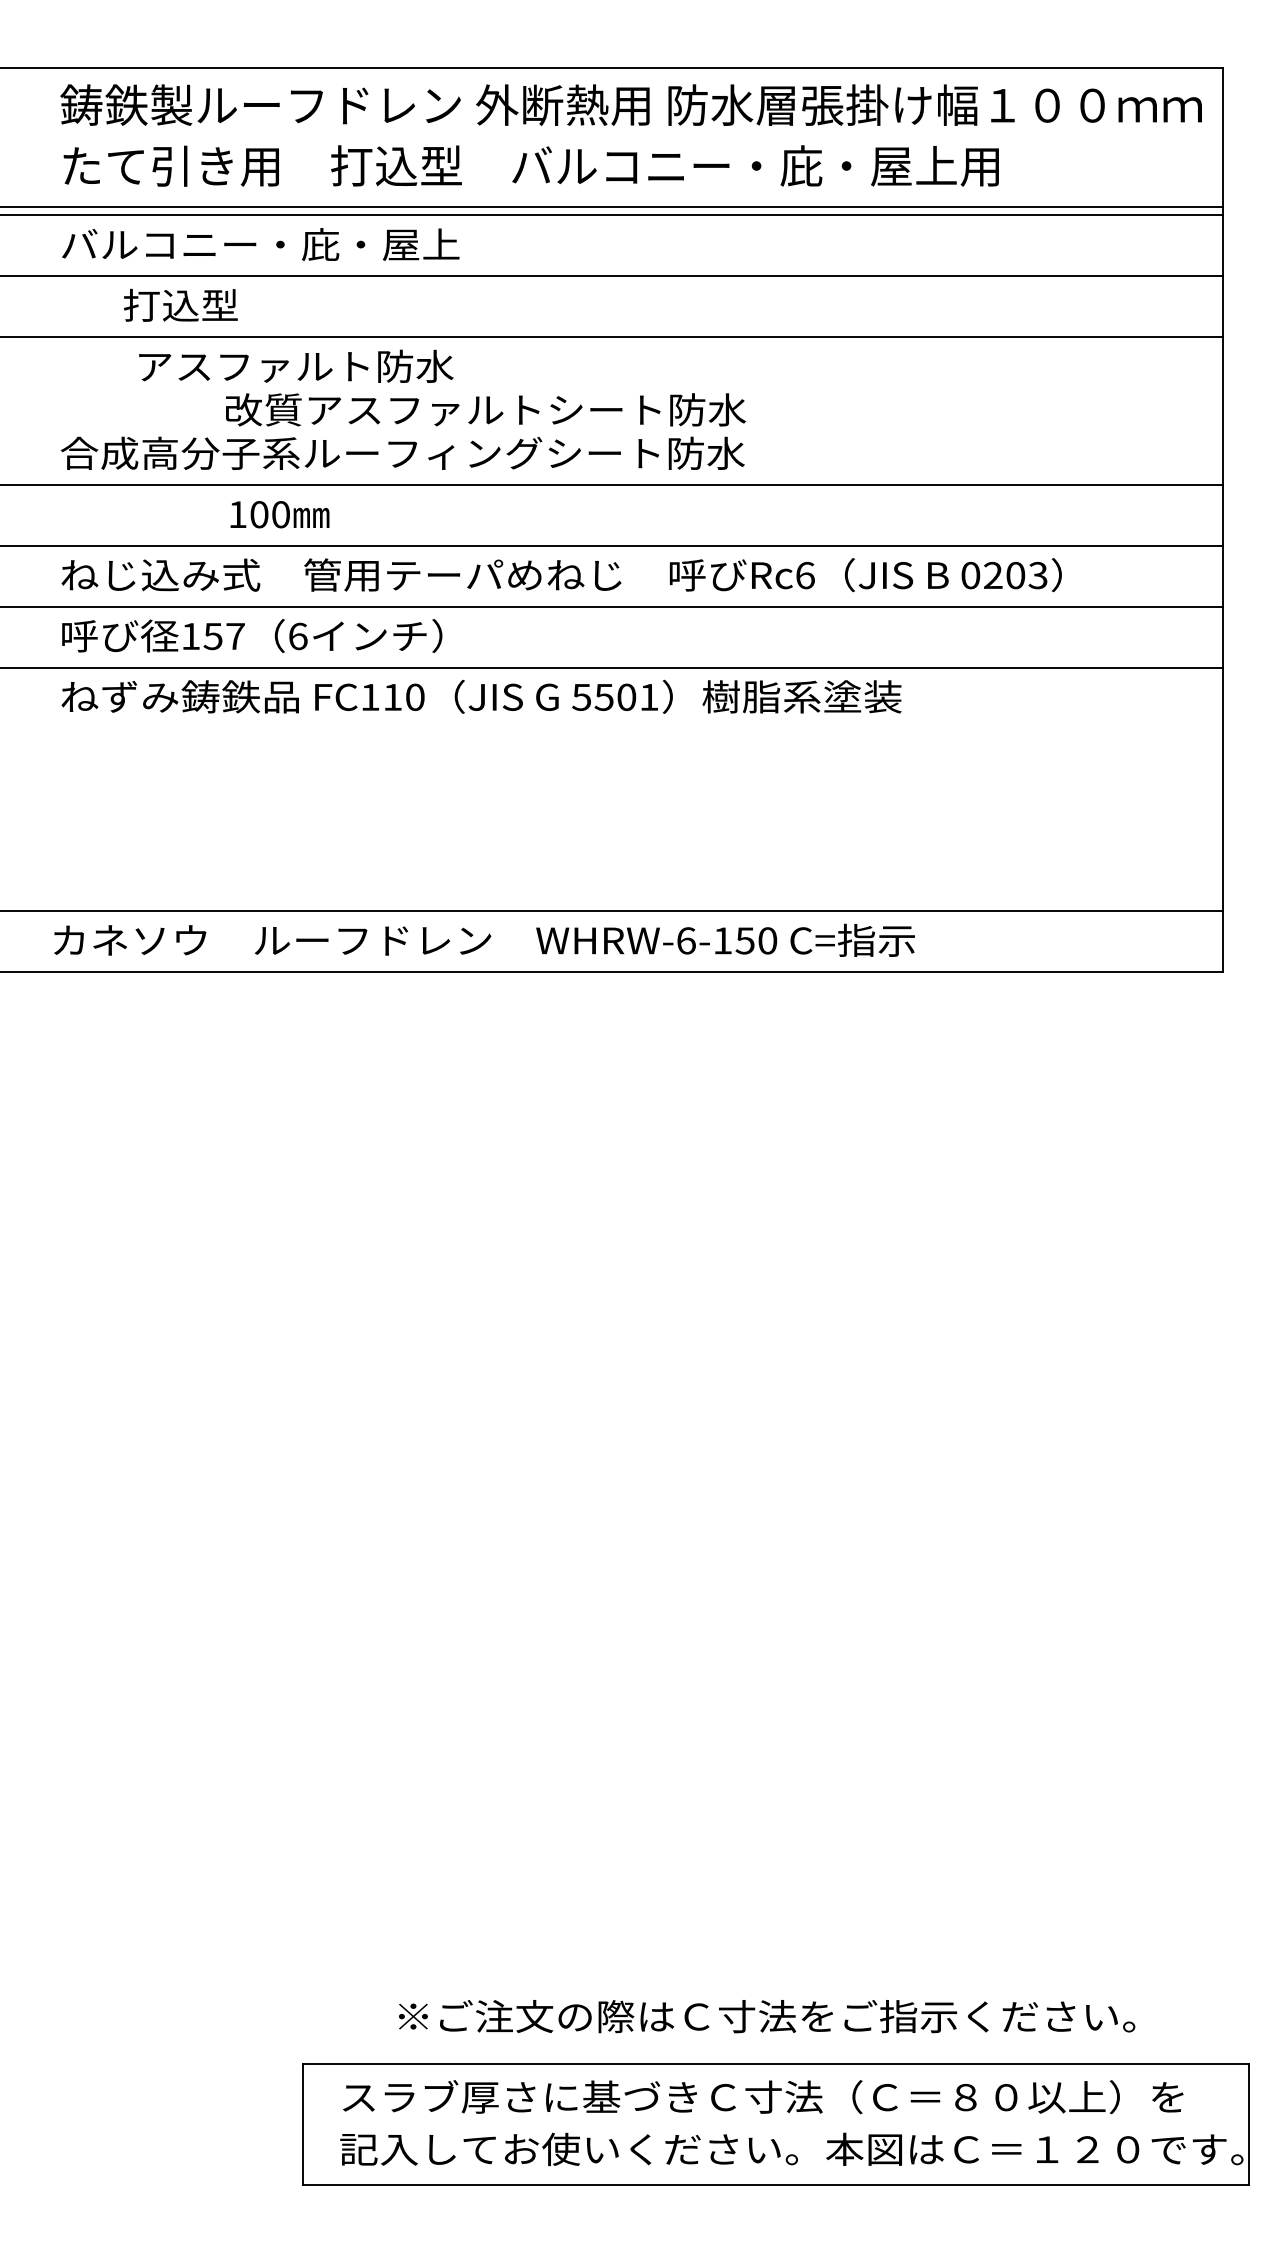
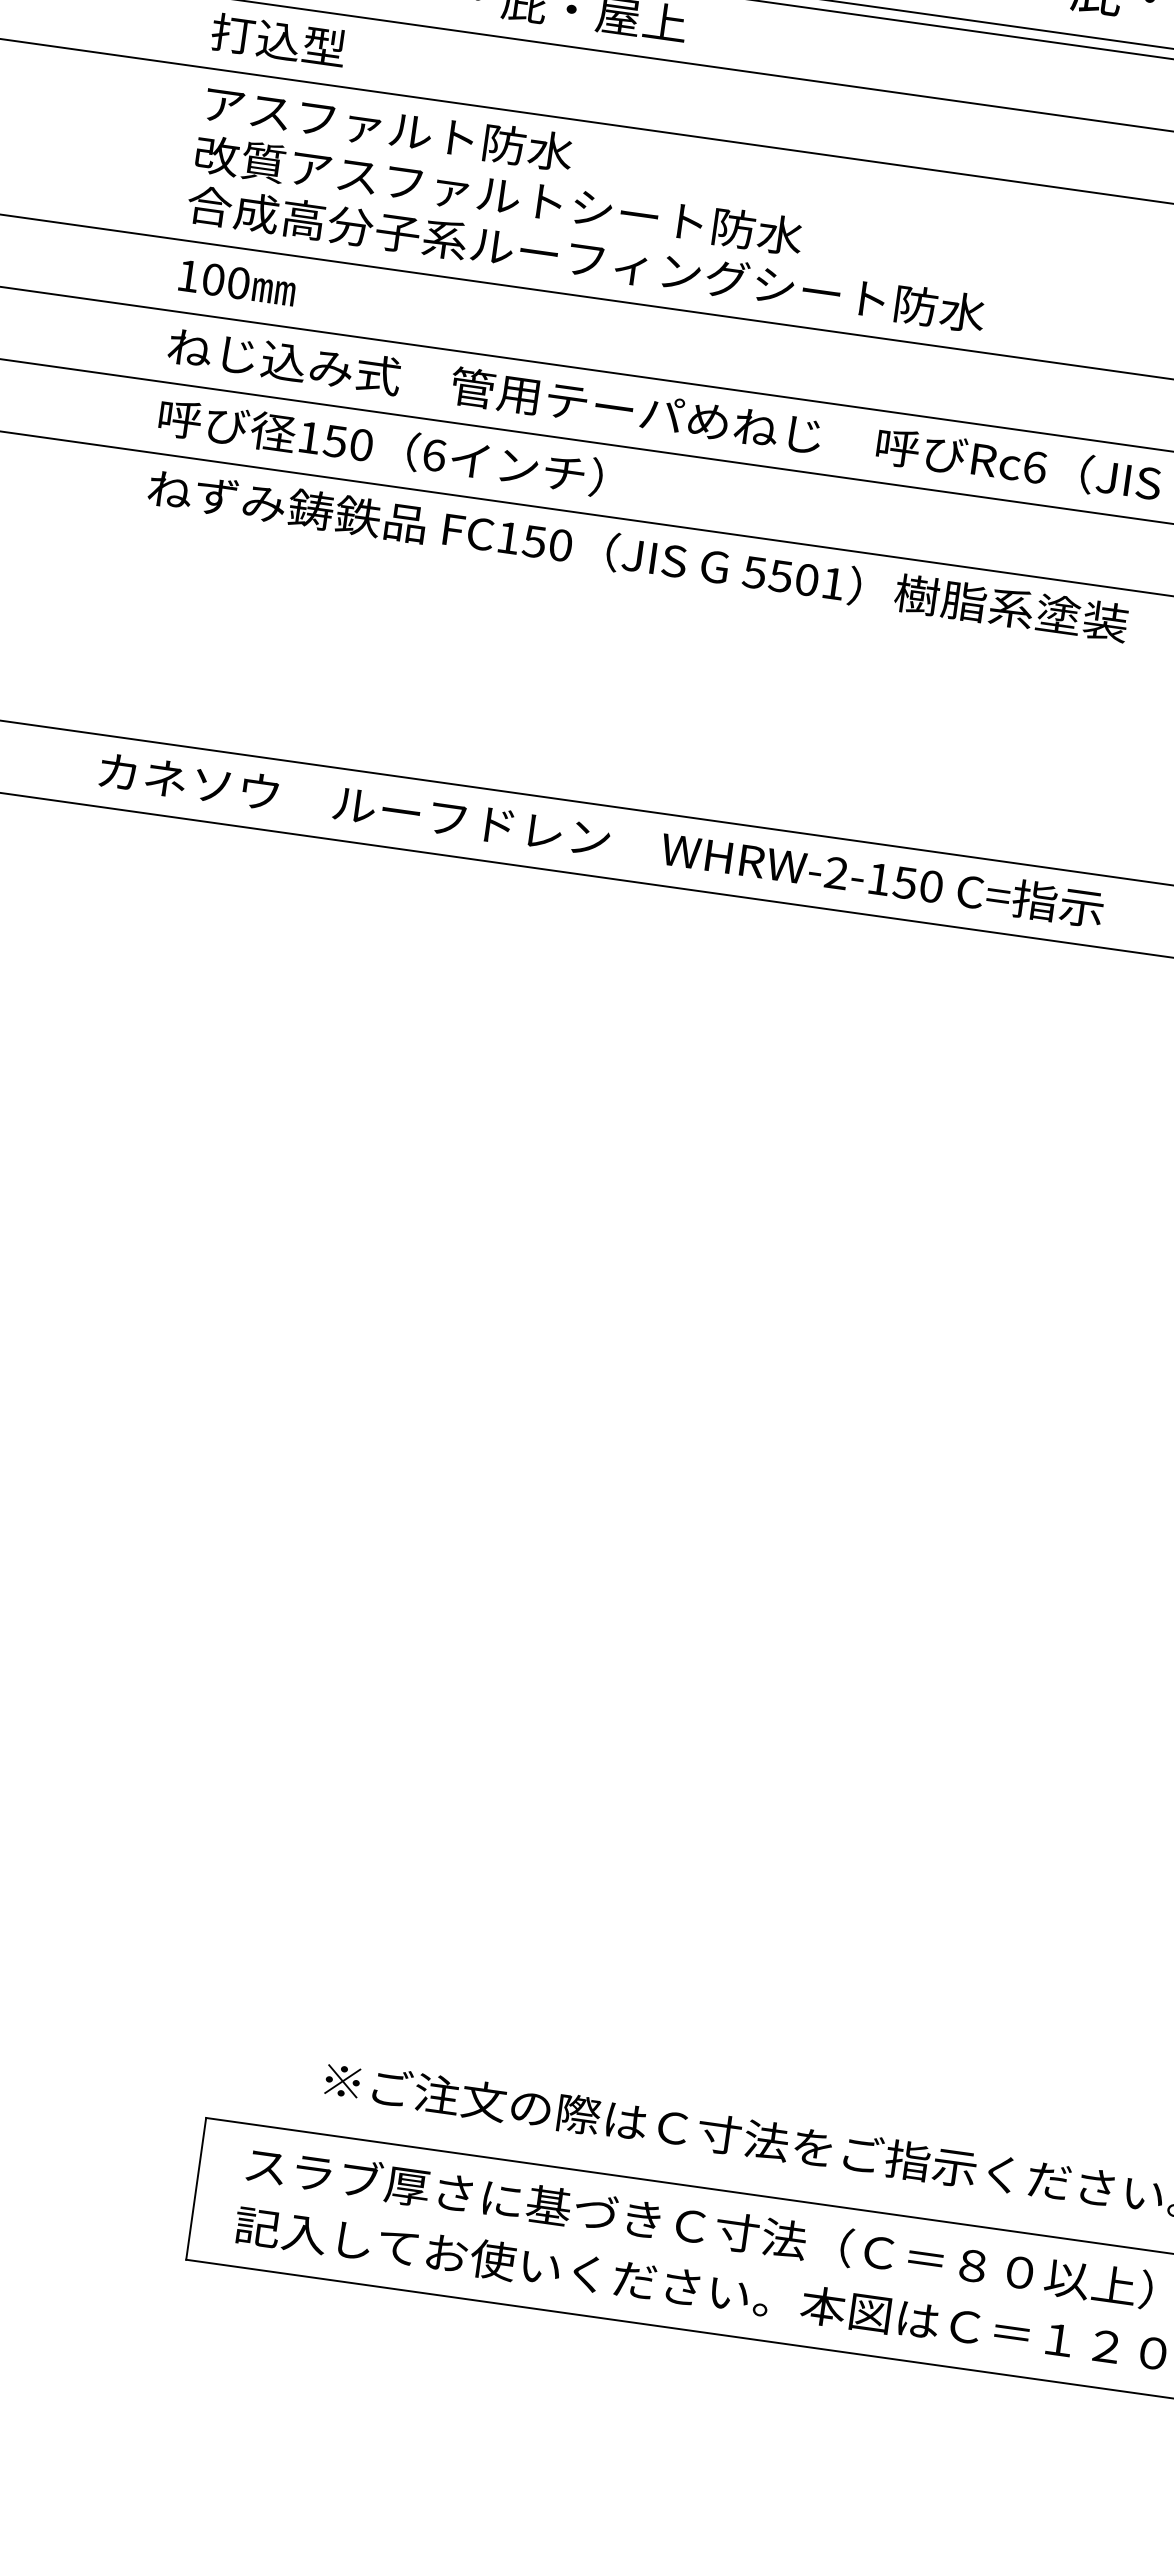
text: (180, 304) -> (278, 39), moved
text: (296, 365) -> (389, 127), moved
text: (486, 409) -> (499, 195), moved
text: (279, 514) -> (237, 282), moved
text: (235, 636) -> (361, 445), 157 -> 150
text: (392, 697) -> (534, 541), FC110 -> FC150
text: (686, 940) -> (836, 872), WHRW-6-150 -> WHRW-2-150

